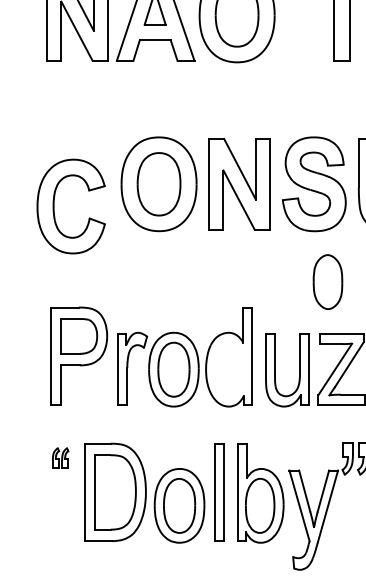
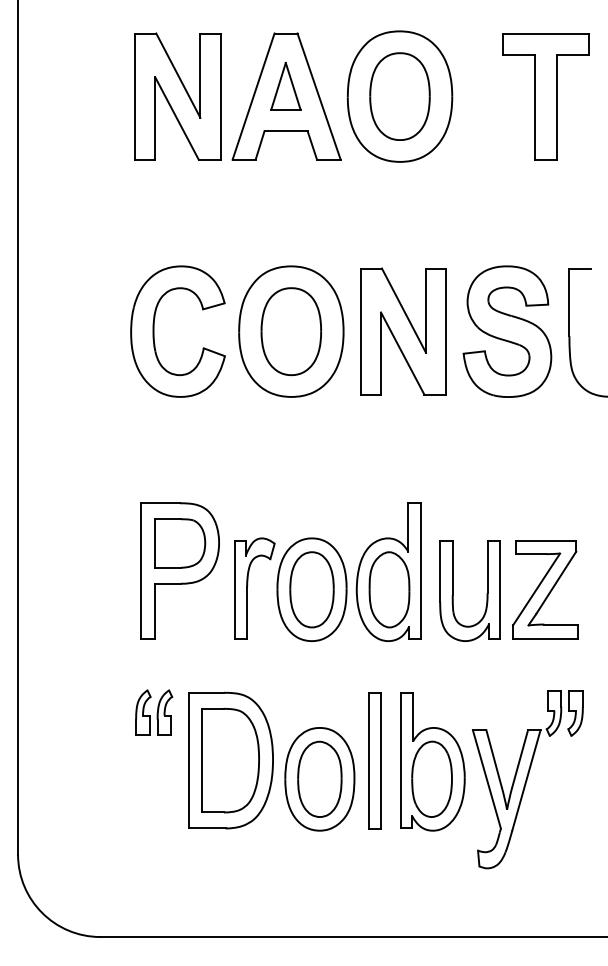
part: (54, 206) -> (154, 331), moved
part: (327, 281) -> (389, 589), moved
part: (60, 457) -> (154, 712), size x1.67

